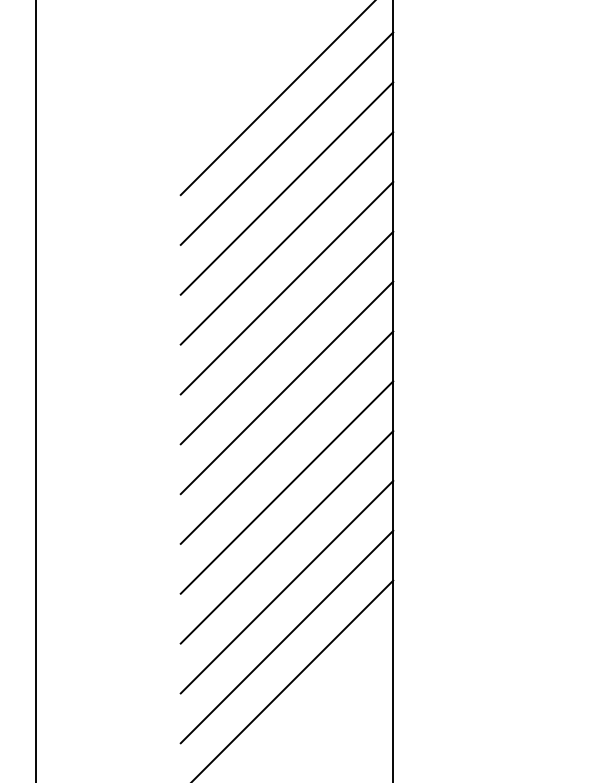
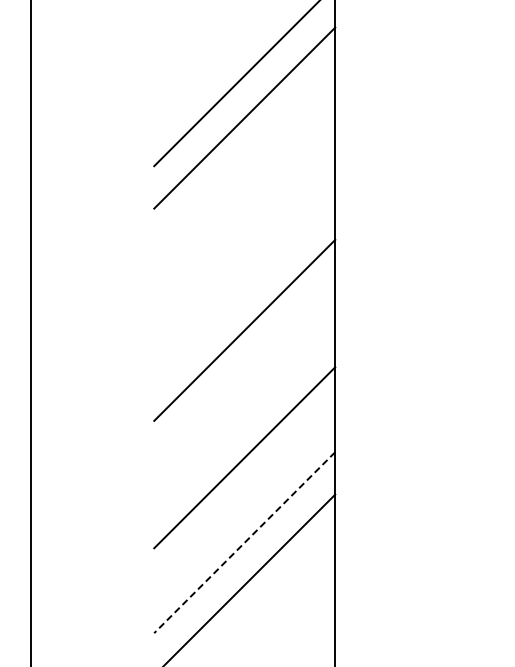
line: (286, 188) -> (244, 160), removed
line: (286, 237) -> (244, 202), removed
line: (286, 288) -> (244, 245), removed
line: (286, 337) -> (244, 287), removed
line: (286, 437) -> (244, 372), removed
line: (286, 486) -> (244, 414), removed
line: (286, 586) -> (244, 499), removed
line: (286, 637) -> (244, 543), solid -> dashed

